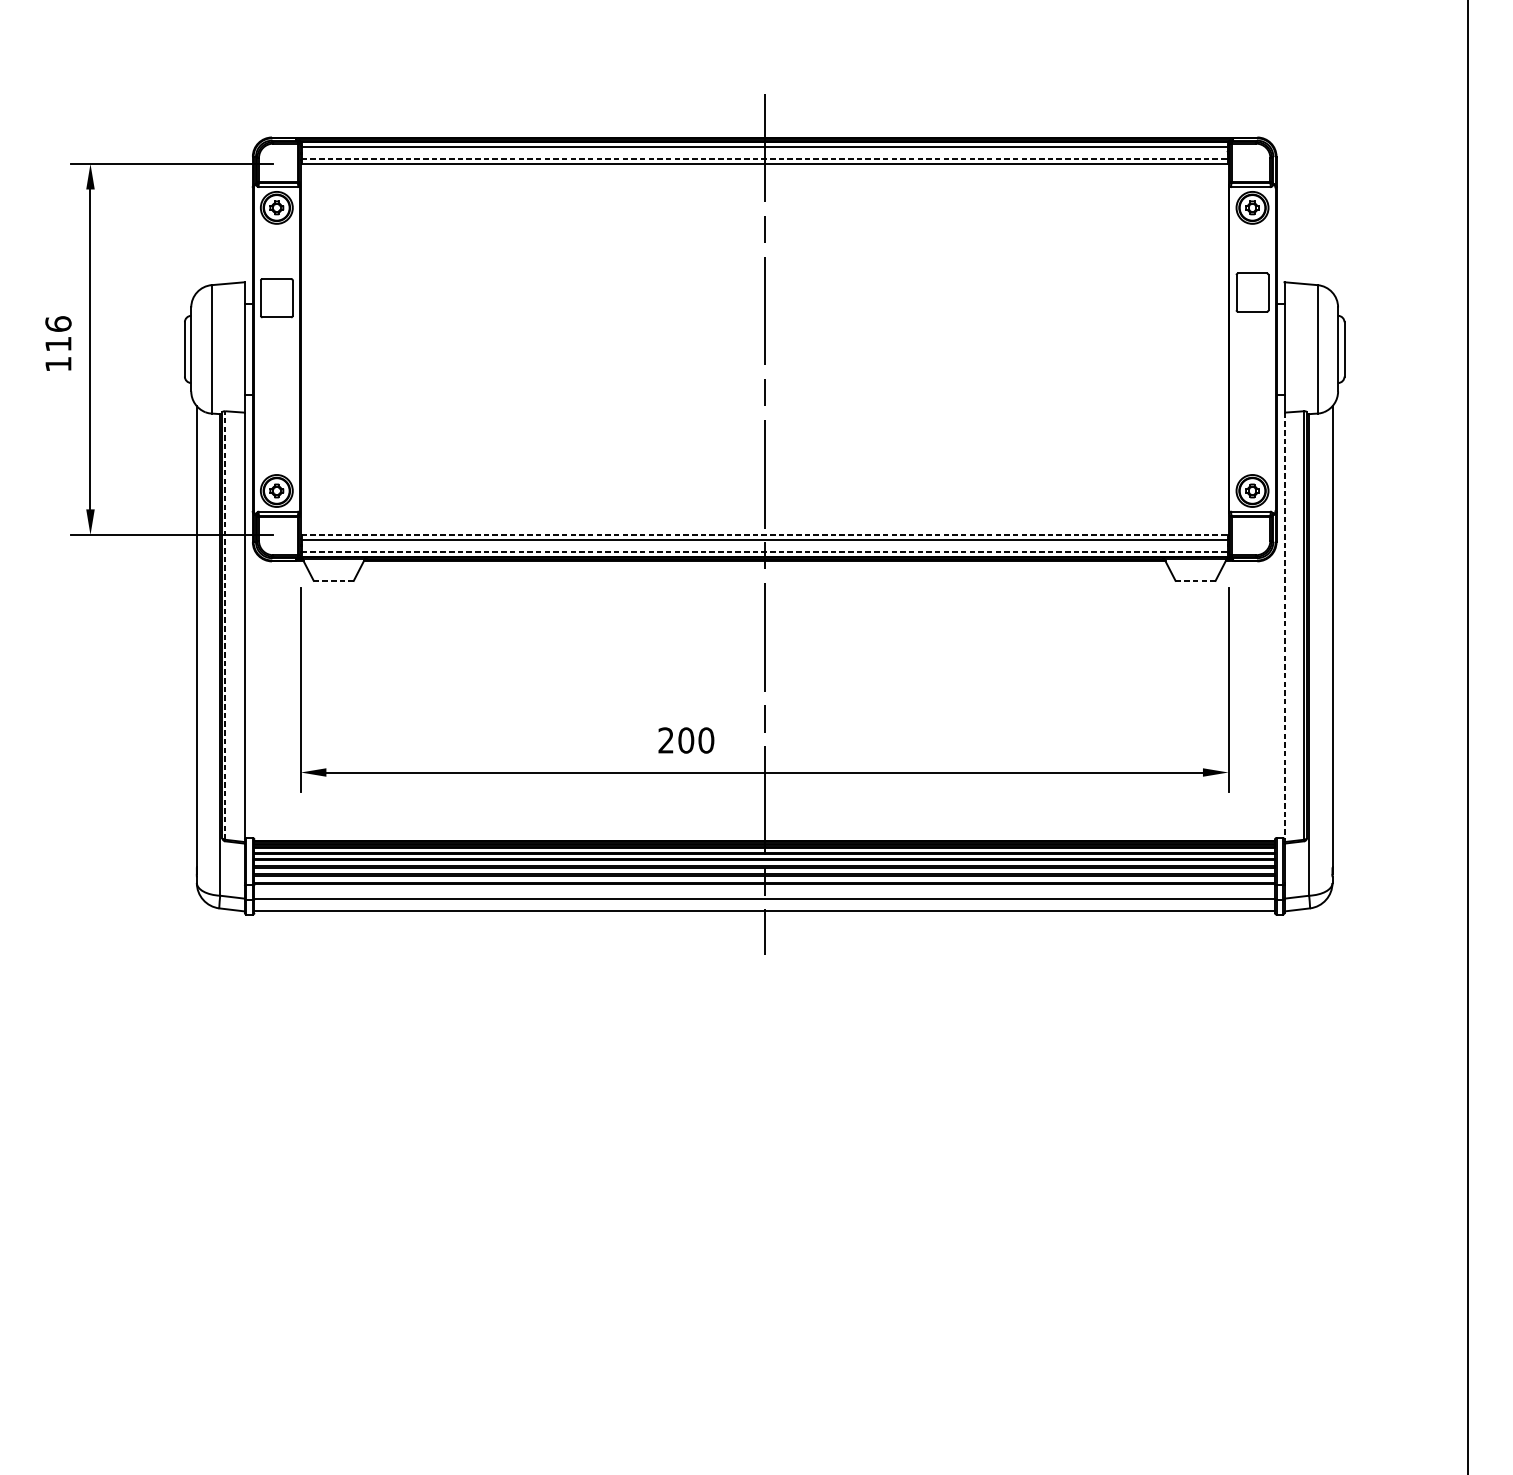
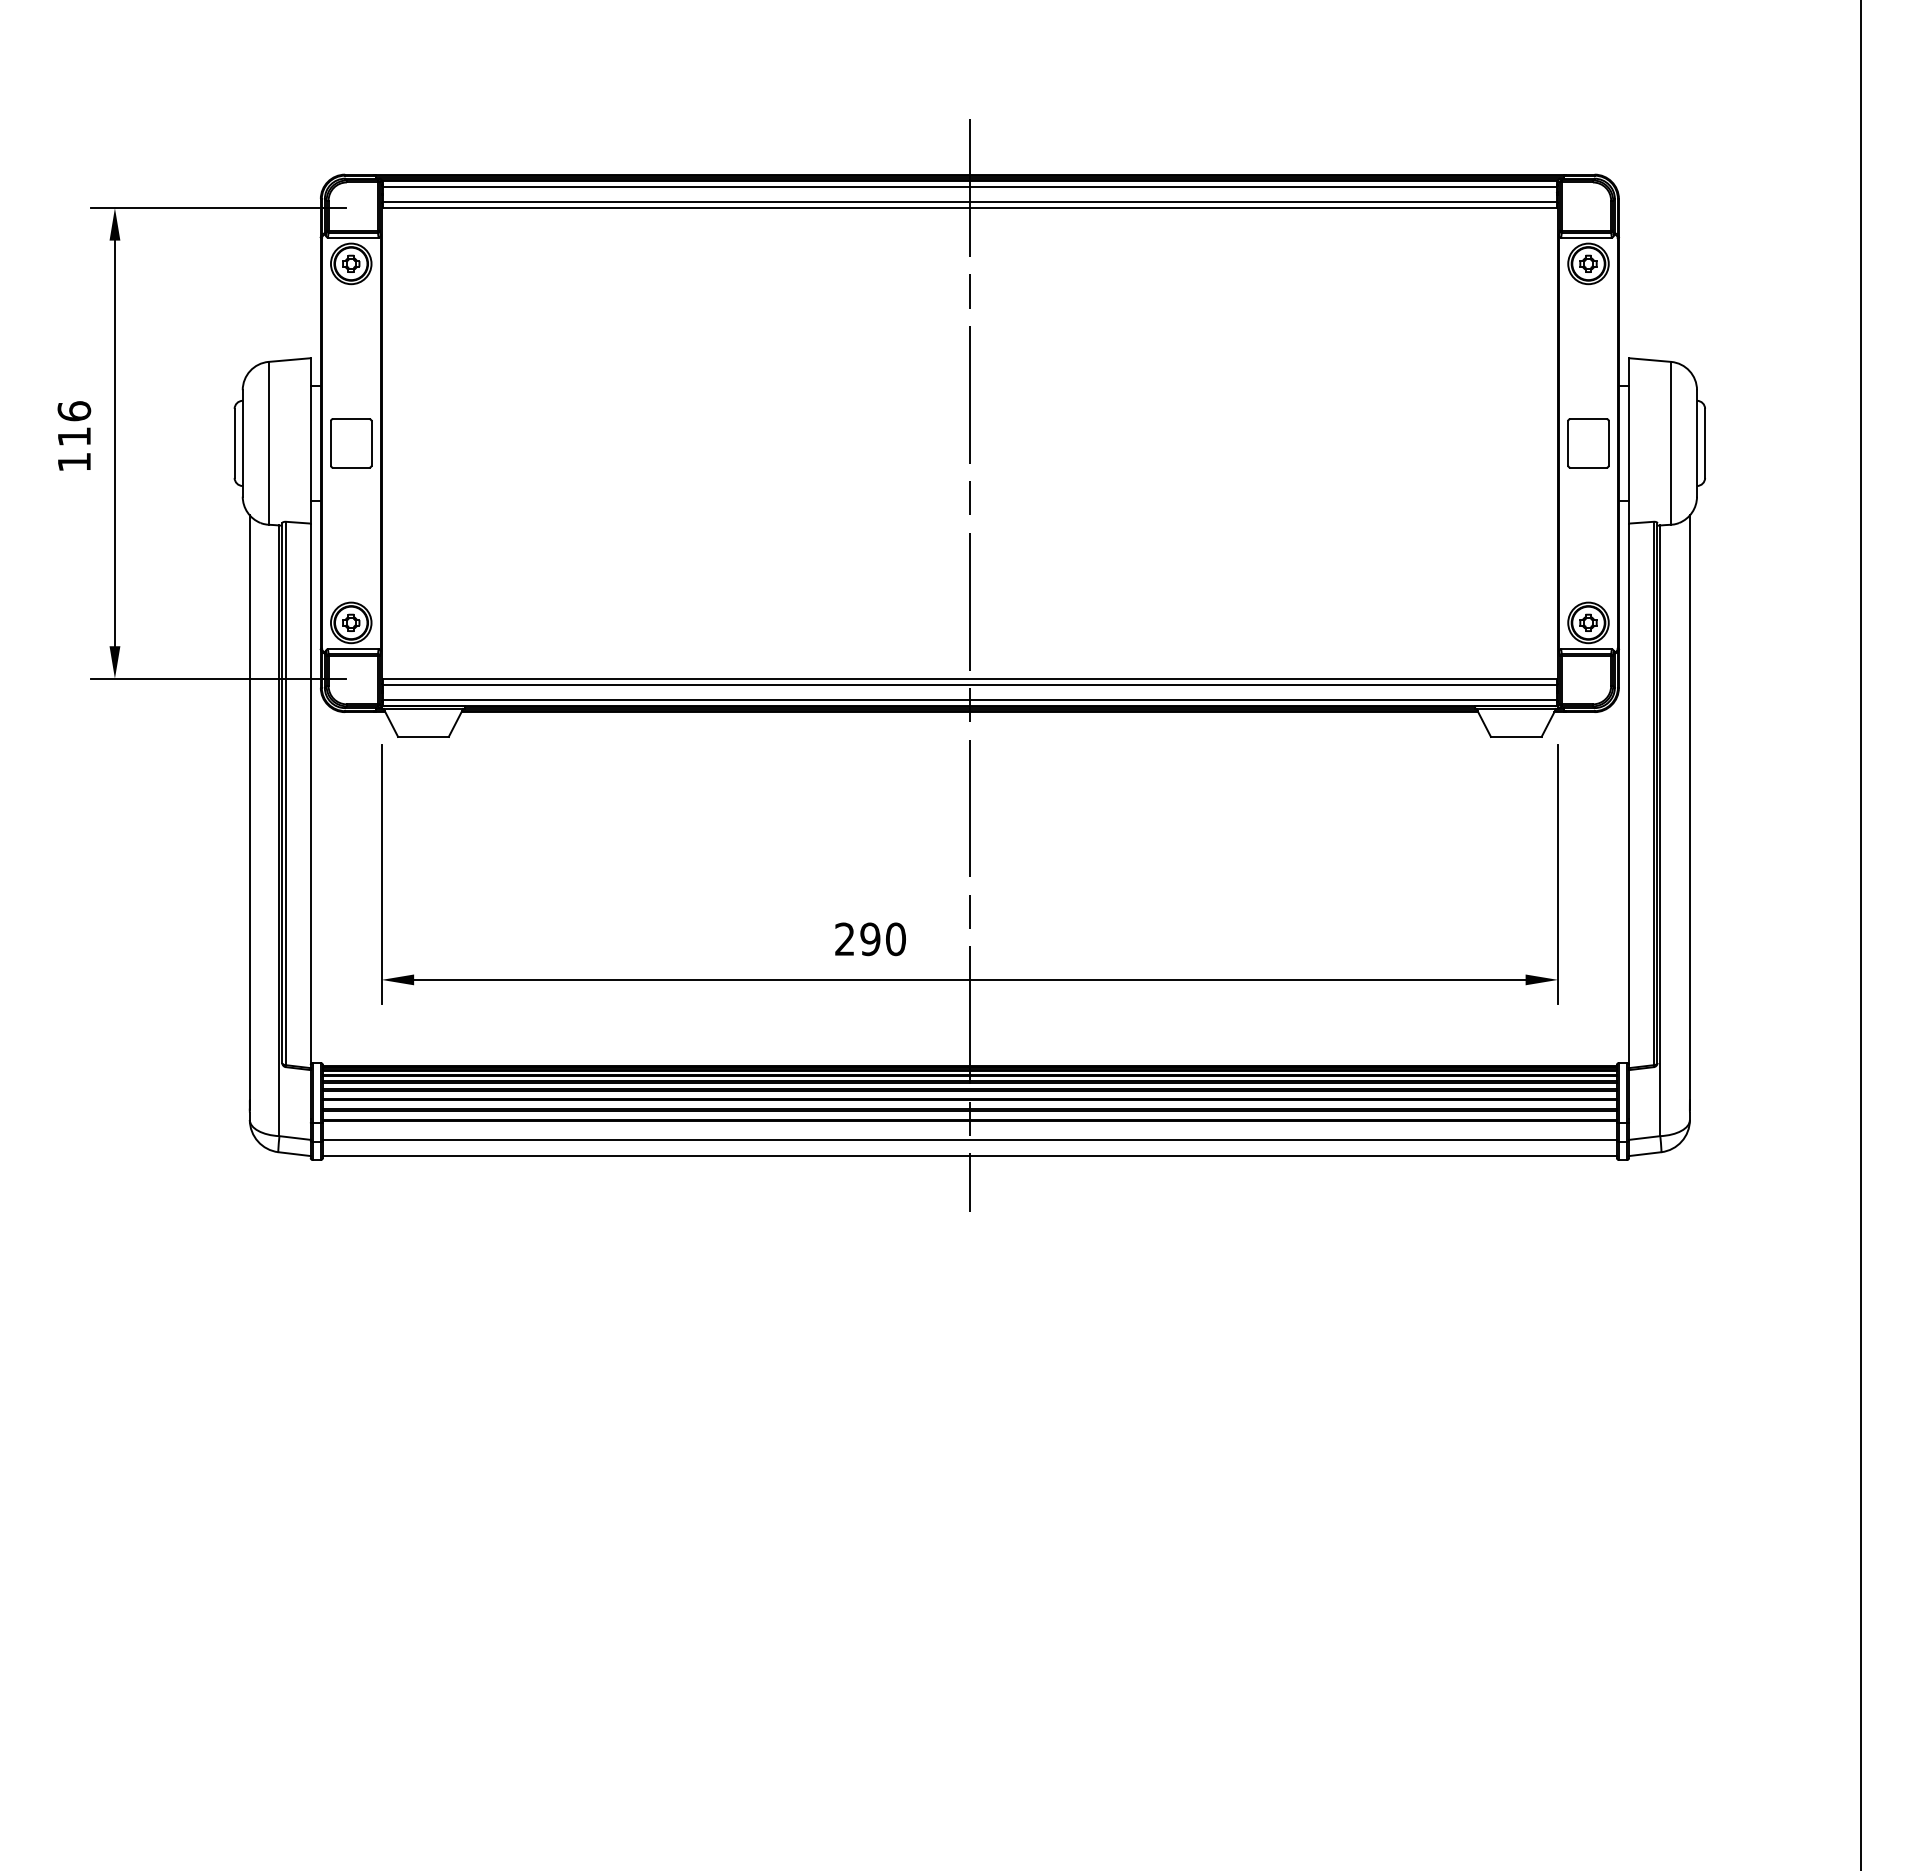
line: (765, 159) -> (970, 202), dashed -> solid
part: (1252, 292) -> (1588, 443), moved
part: (277, 298) -> (351, 443), moved
line: (765, 534) -> (970, 678), dashed -> solid
line: (765, 552) -> (970, 700), dashed -> solid
line: (333, 580) -> (423, 736), dashed -> solid
line: (1195, 580) -> (1516, 736), dashed -> solid
line: (225, 625) -> (286, 793), dashed -> solid
line: (1284, 627) -> (1629, 796), dashed -> solid
text: (686, 740) -> (870, 939), 200 -> 290

